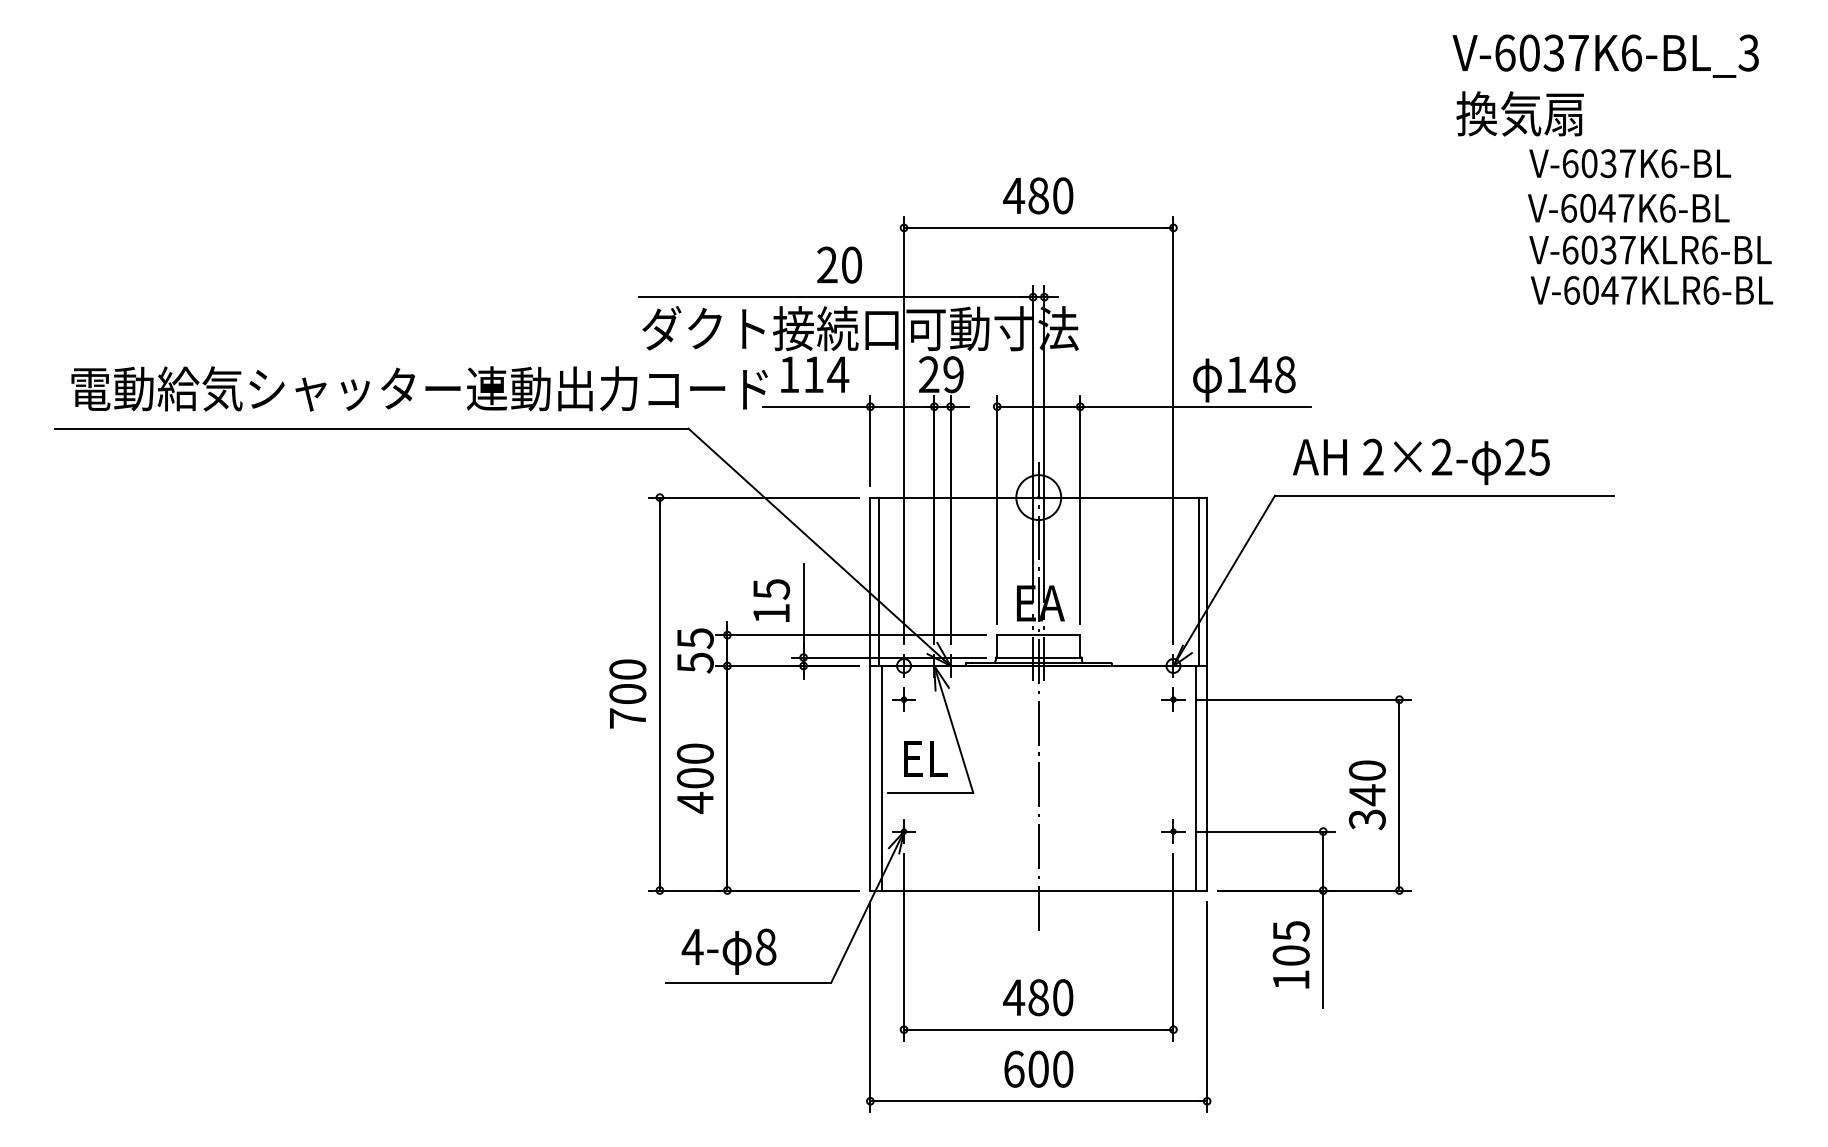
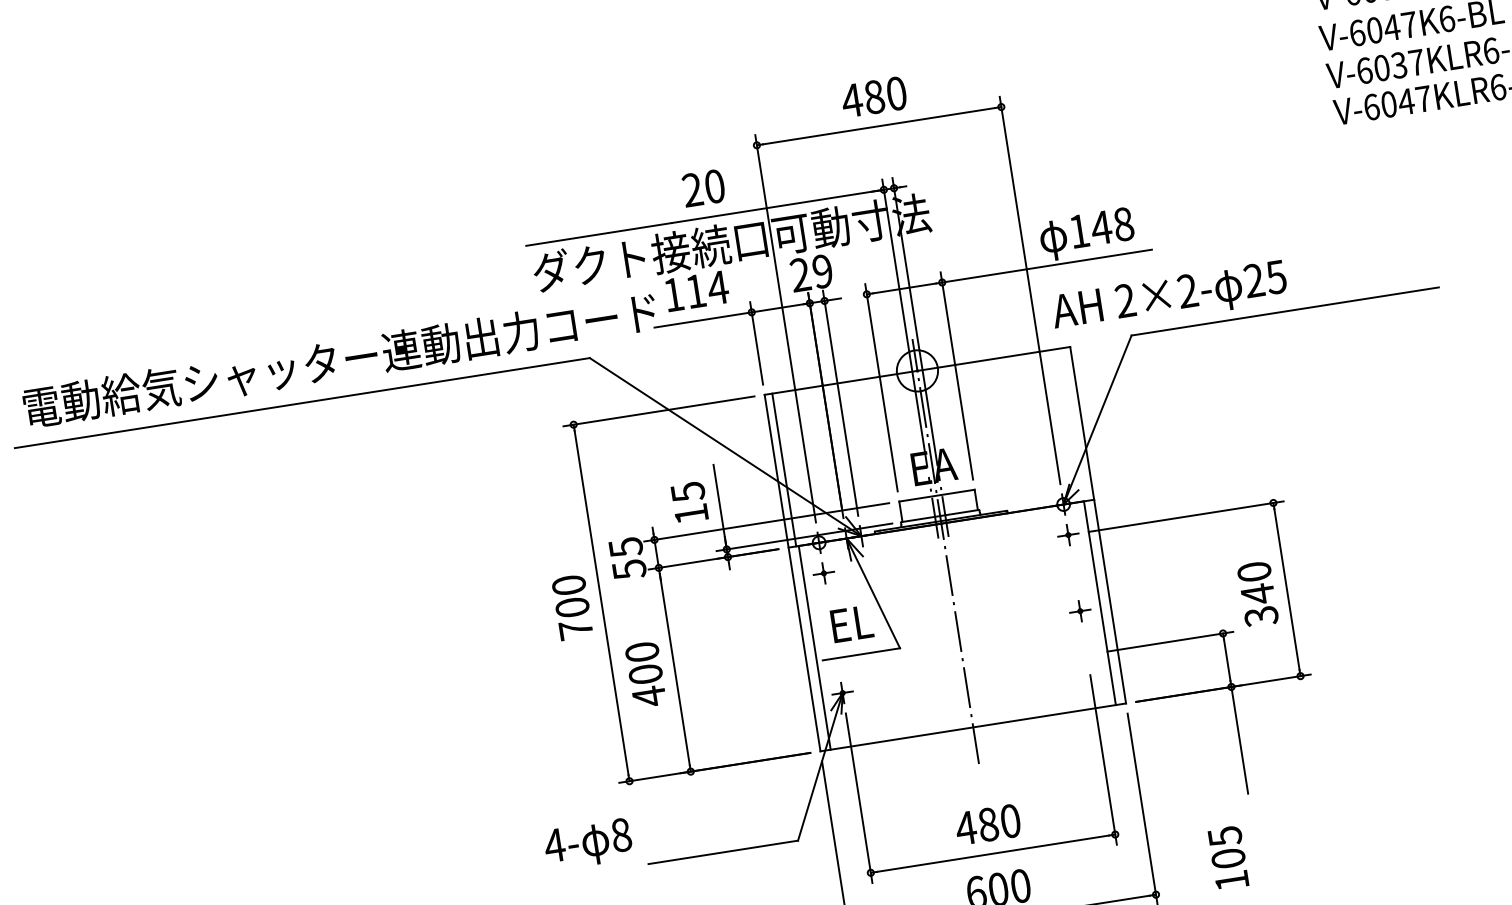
text: (1421, 461) -> (1169, 297), moved
line: (1198, 581) -> (1074, 424), removed
part: (1173, 831) -> (1080, 611), moved
text: (728, 951) -> (587, 844), moved
text: (1290, 954) -> (1227, 857), moved

